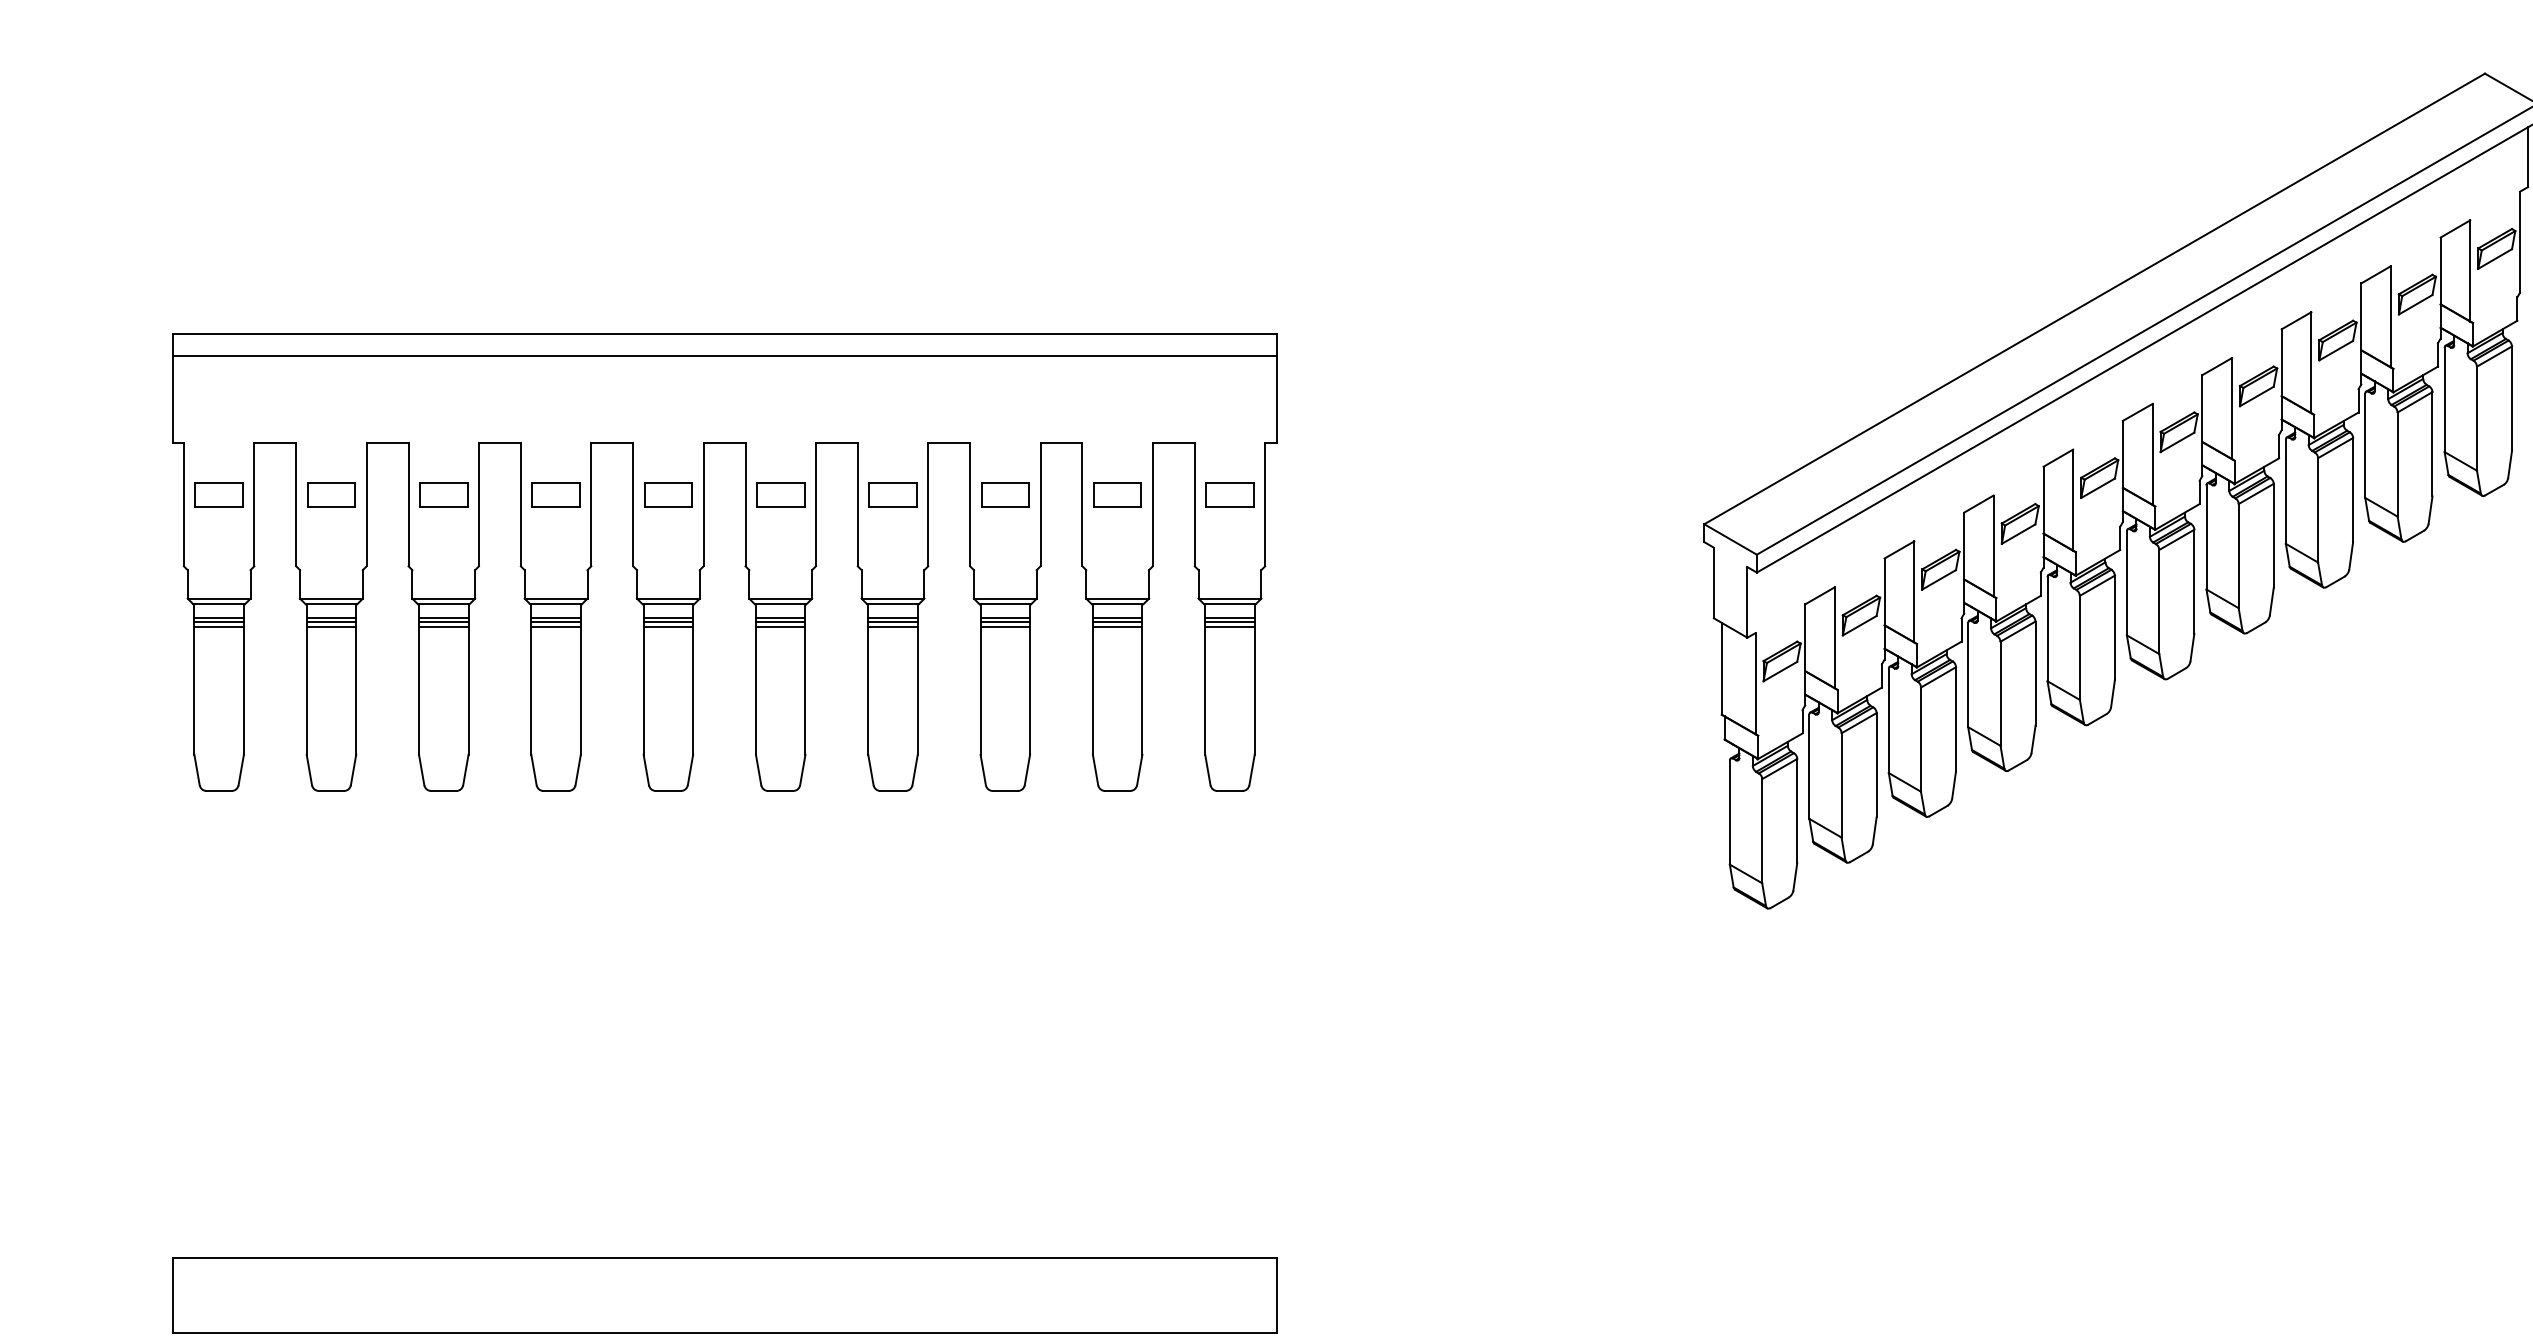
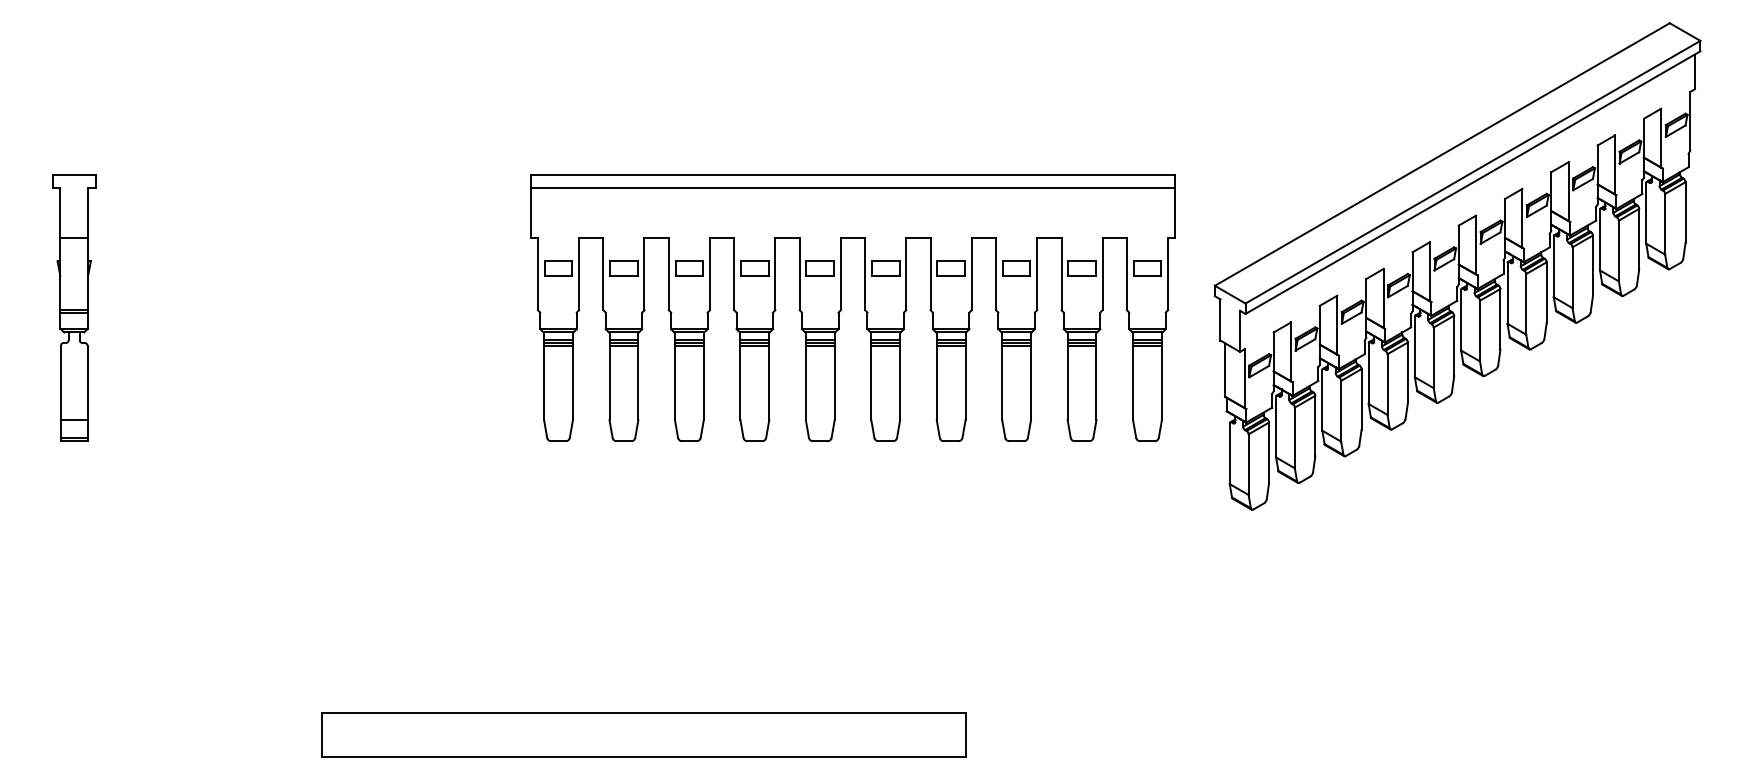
part: (704, 561) -> (841, 307), moved

